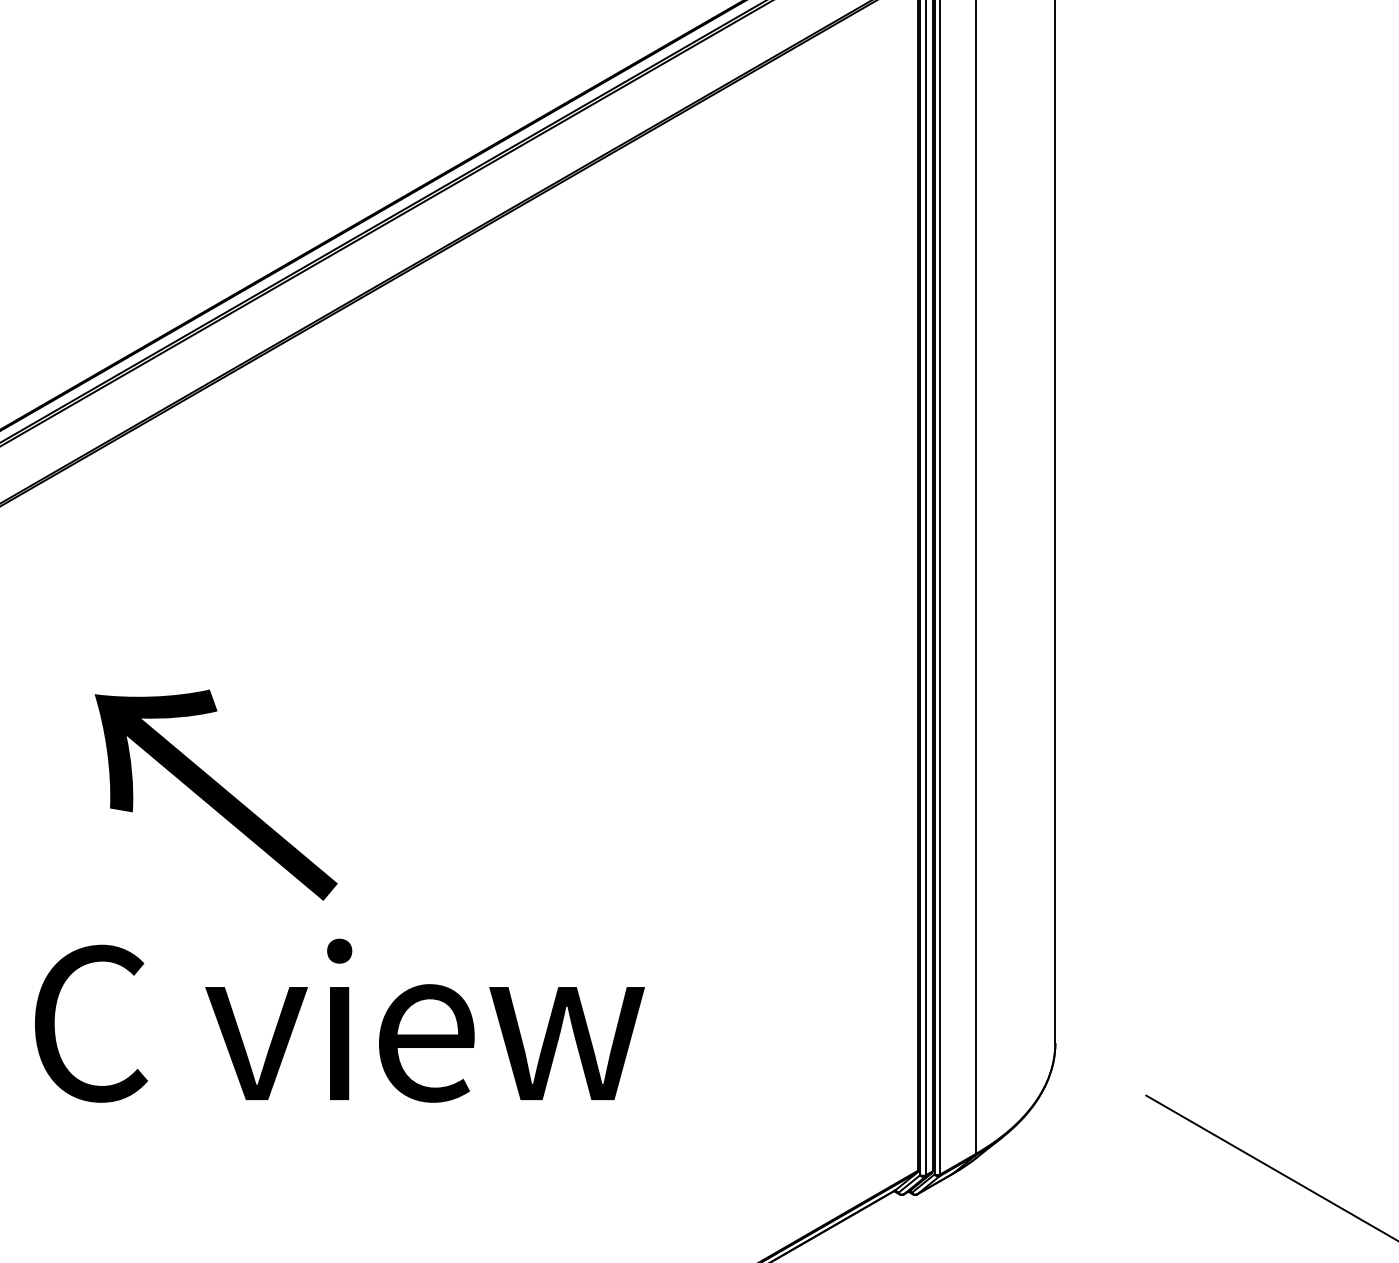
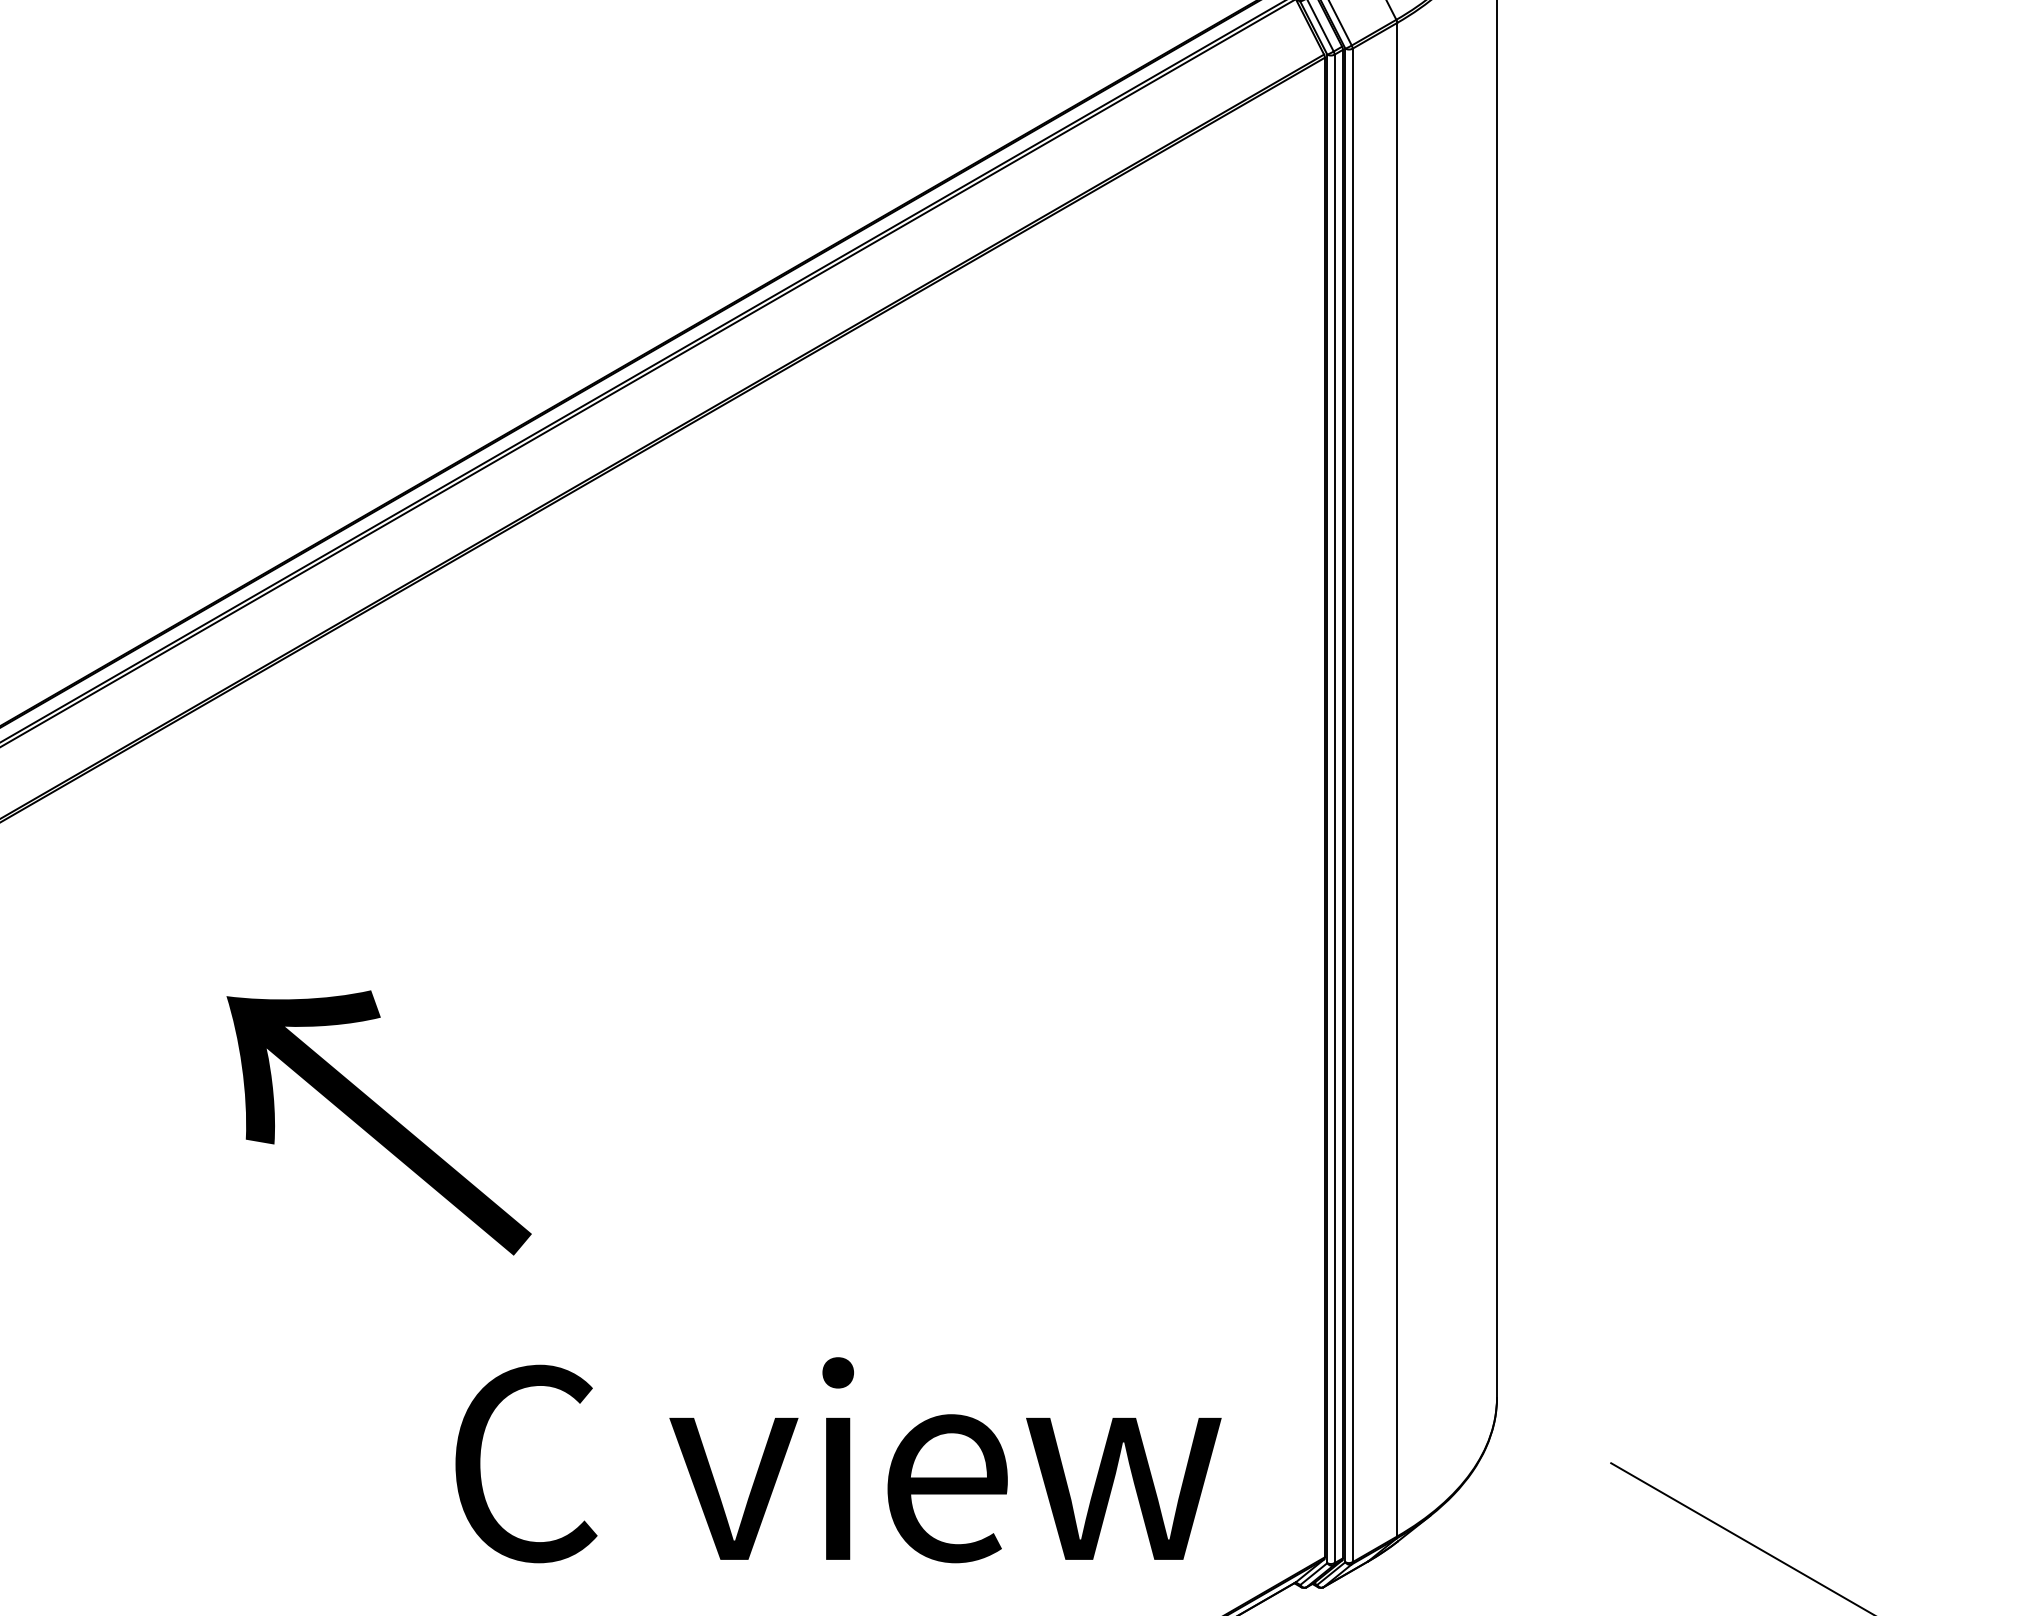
text: (215, 794) -> (378, 1122), moved
text: (339, 1020) -> (838, 1460), moved

